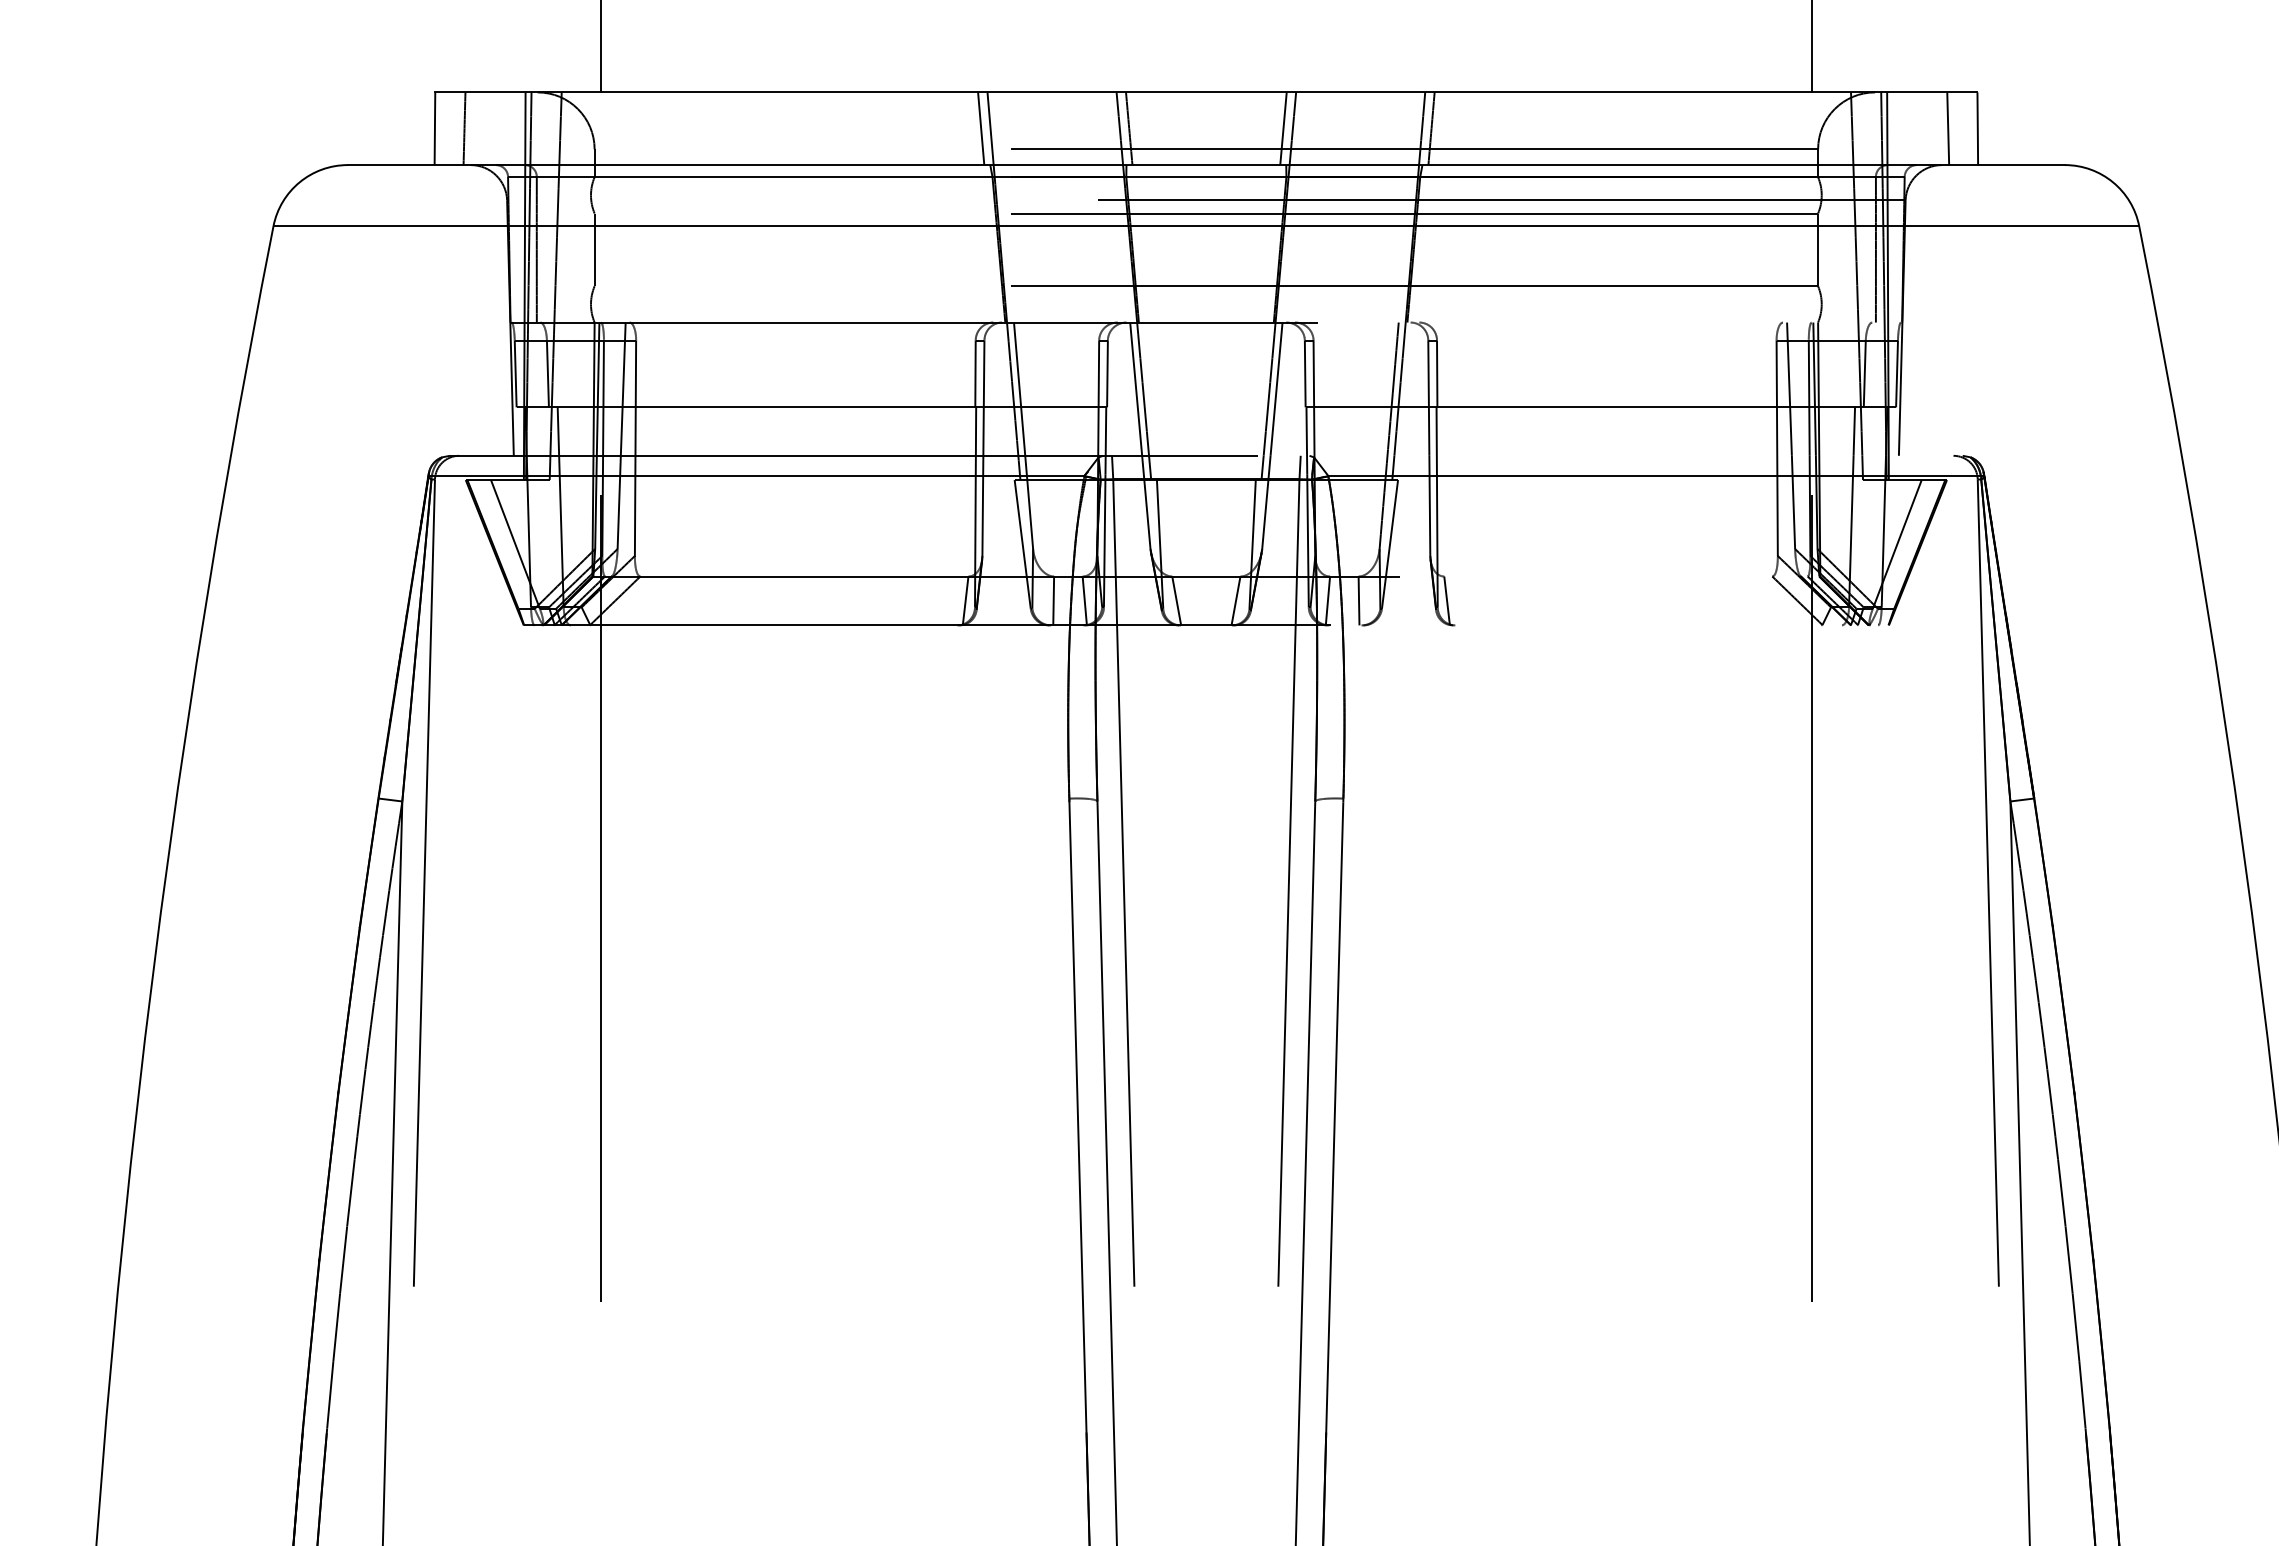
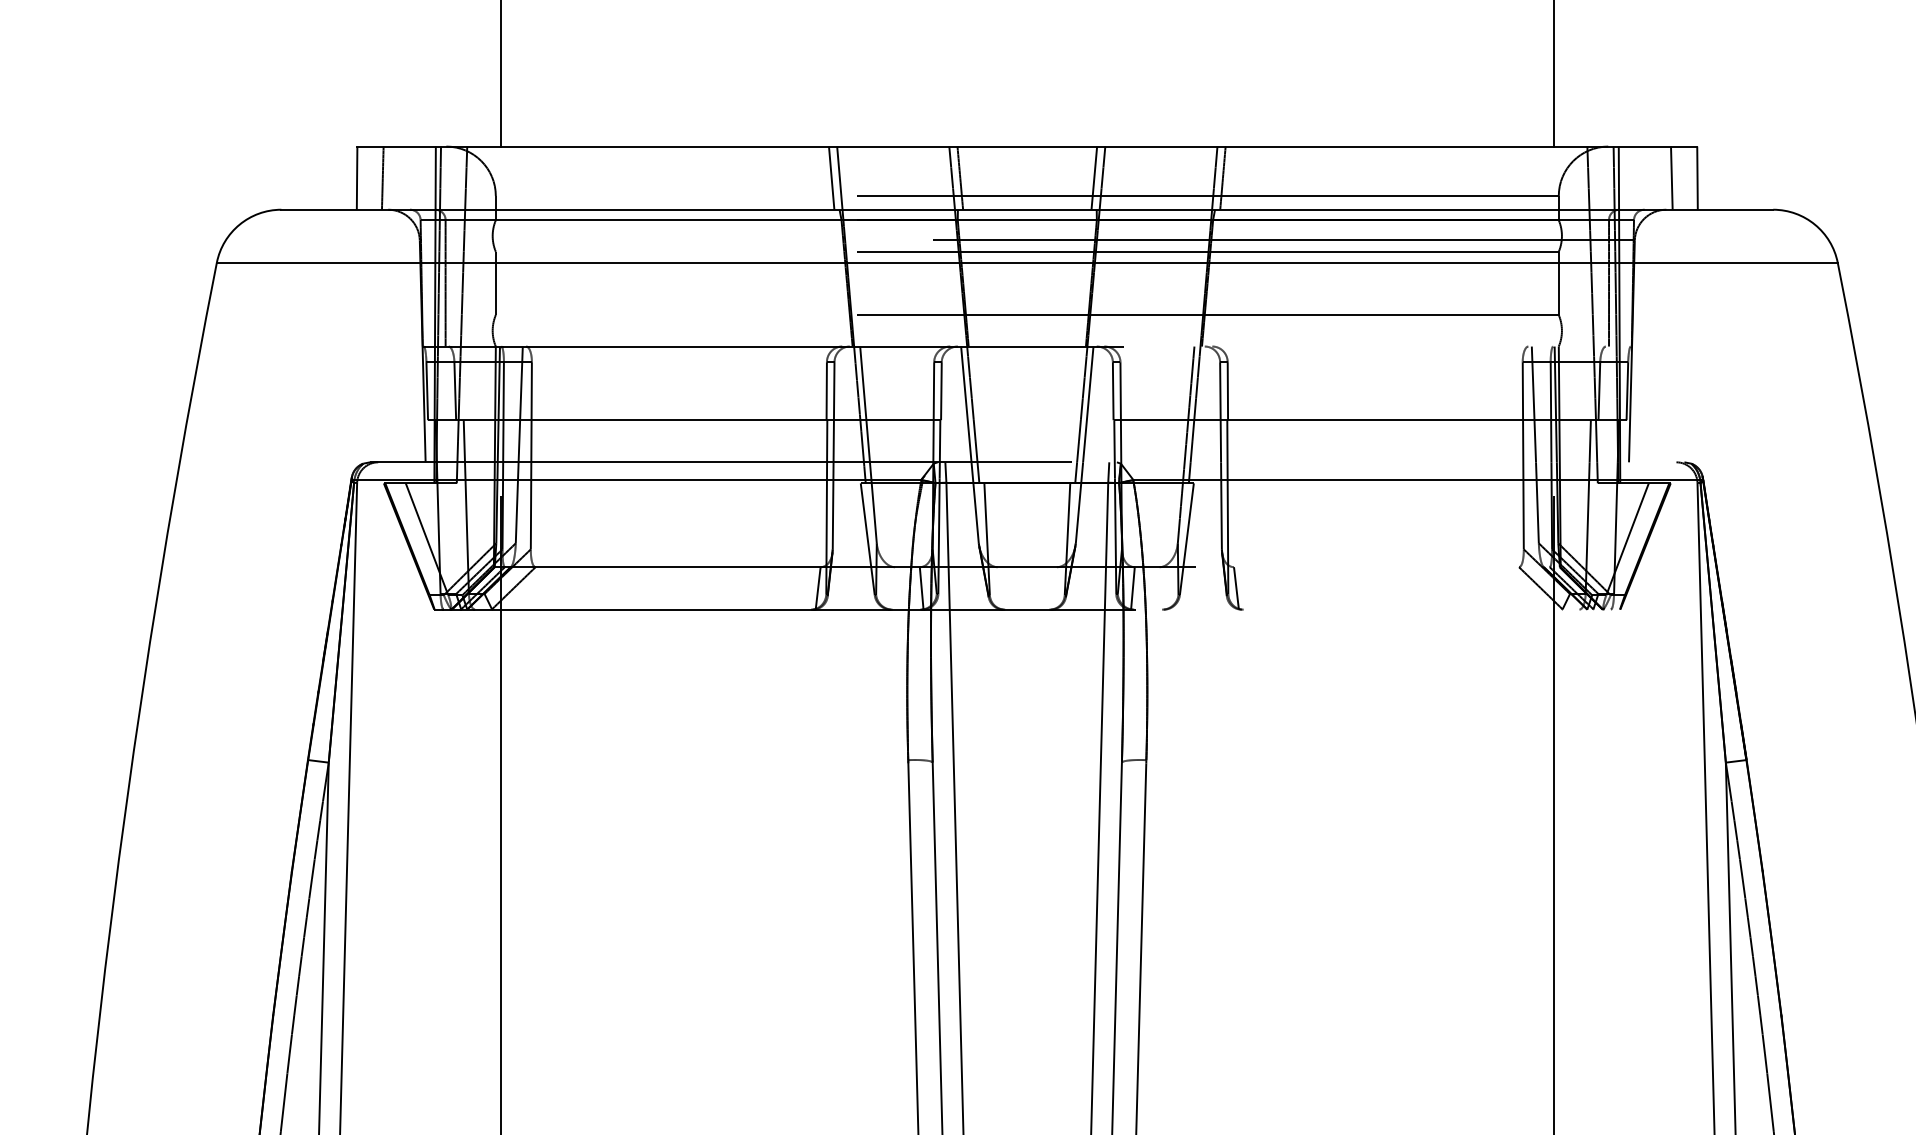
line: (1053, 600) -> (894, 588), removed
line: (1176, 600) -> (1001, 588), removed
line: (1235, 600) -> (1052, 588), removed
line: (1358, 600) -> (1159, 588), removed

